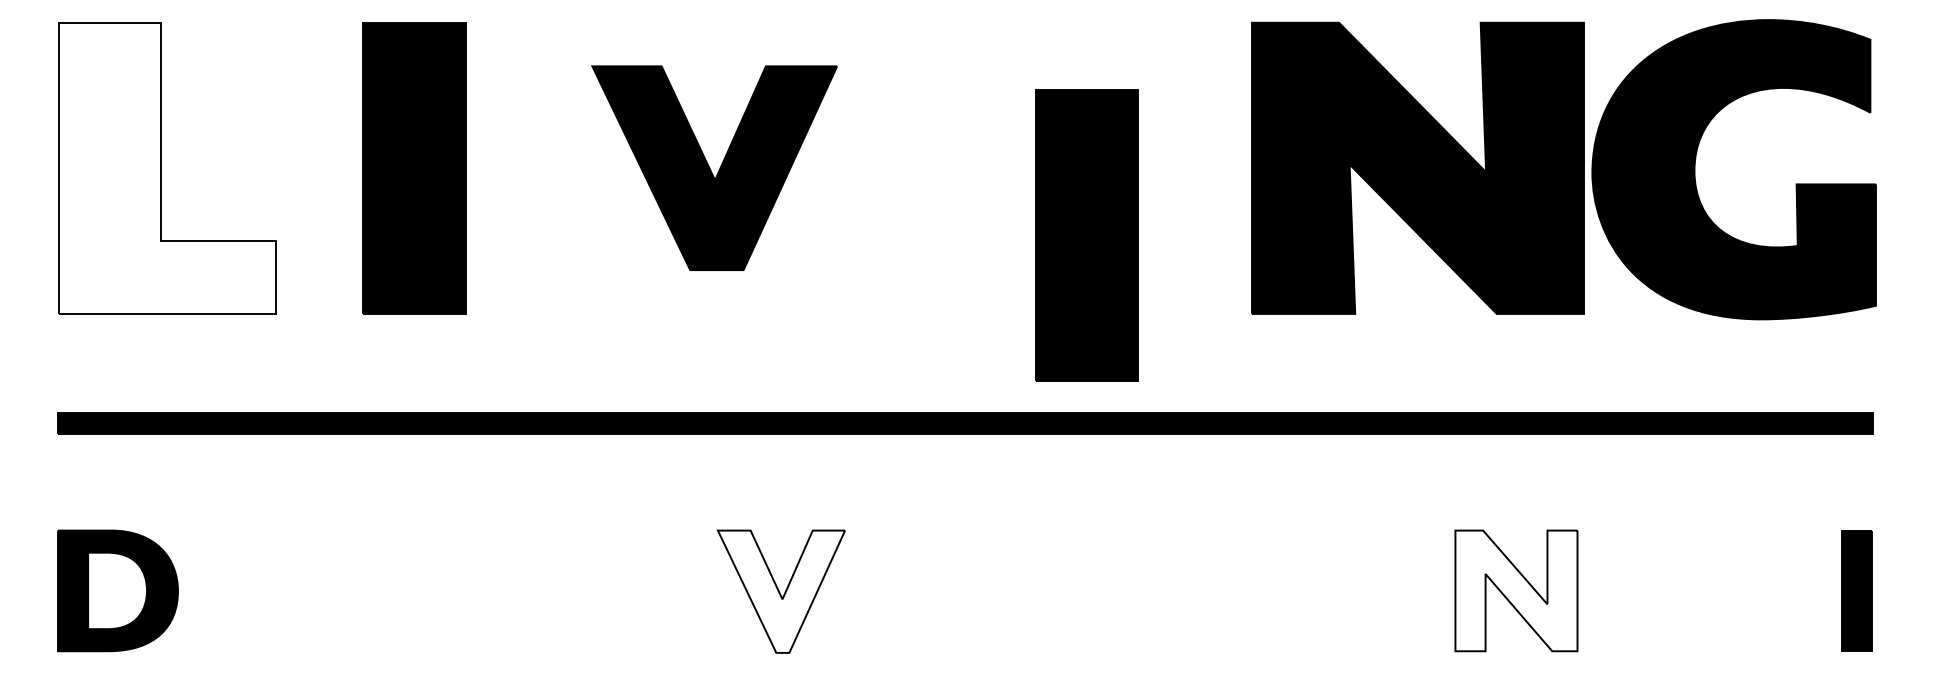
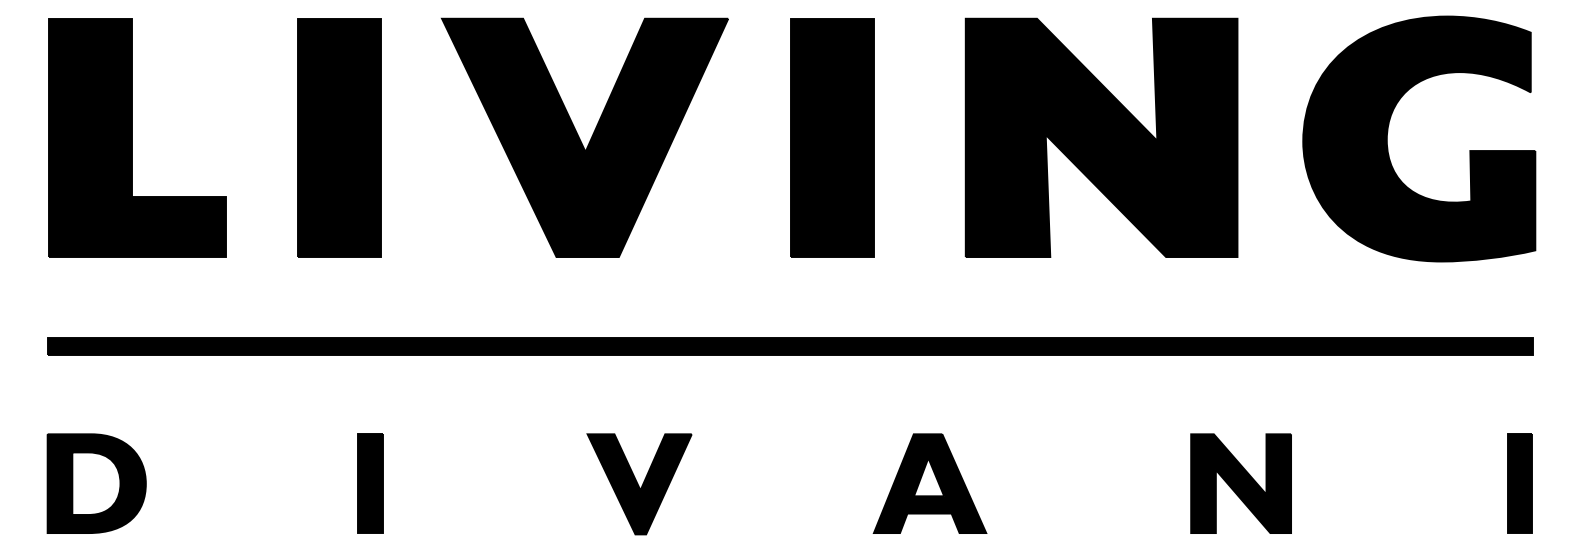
fill: (167, 167) -> (137, 137), added
part: (714, 167) -> (584, 137), size x1.43
part: (1417, 167) -> (1101, 137), moved
part: (1086, 235) -> (832, 138), moved
part: (452, 590) -> (370, 483), added
part: (1135, 590) -> (929, 483), added
fill: (1516, 590) -> (1241, 483), added
fill: (781, 591) -> (639, 484), added

